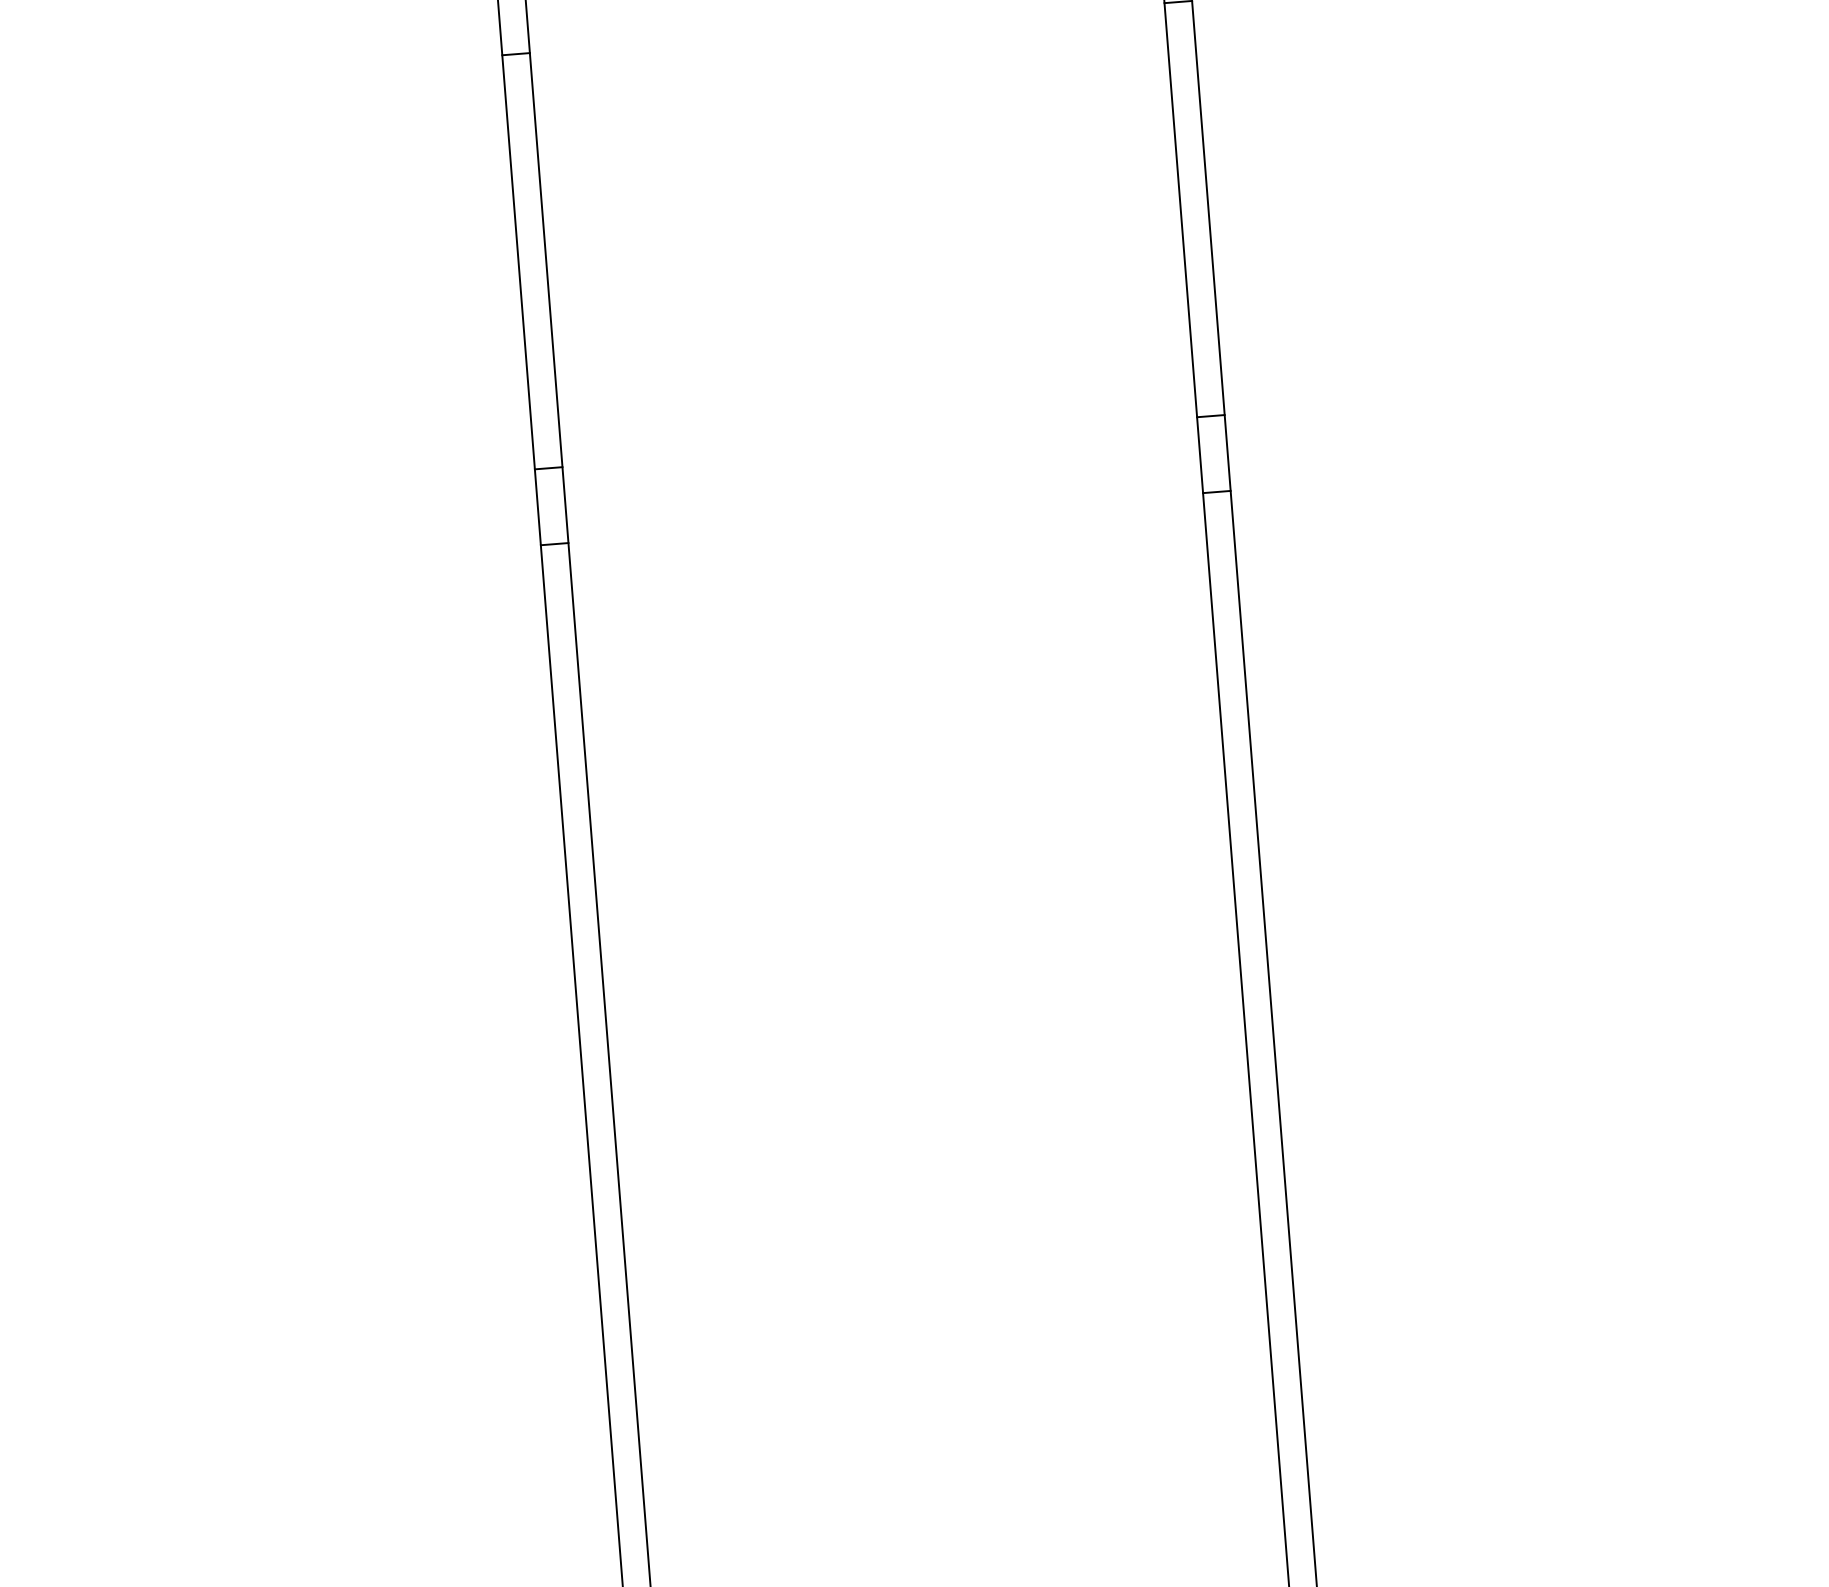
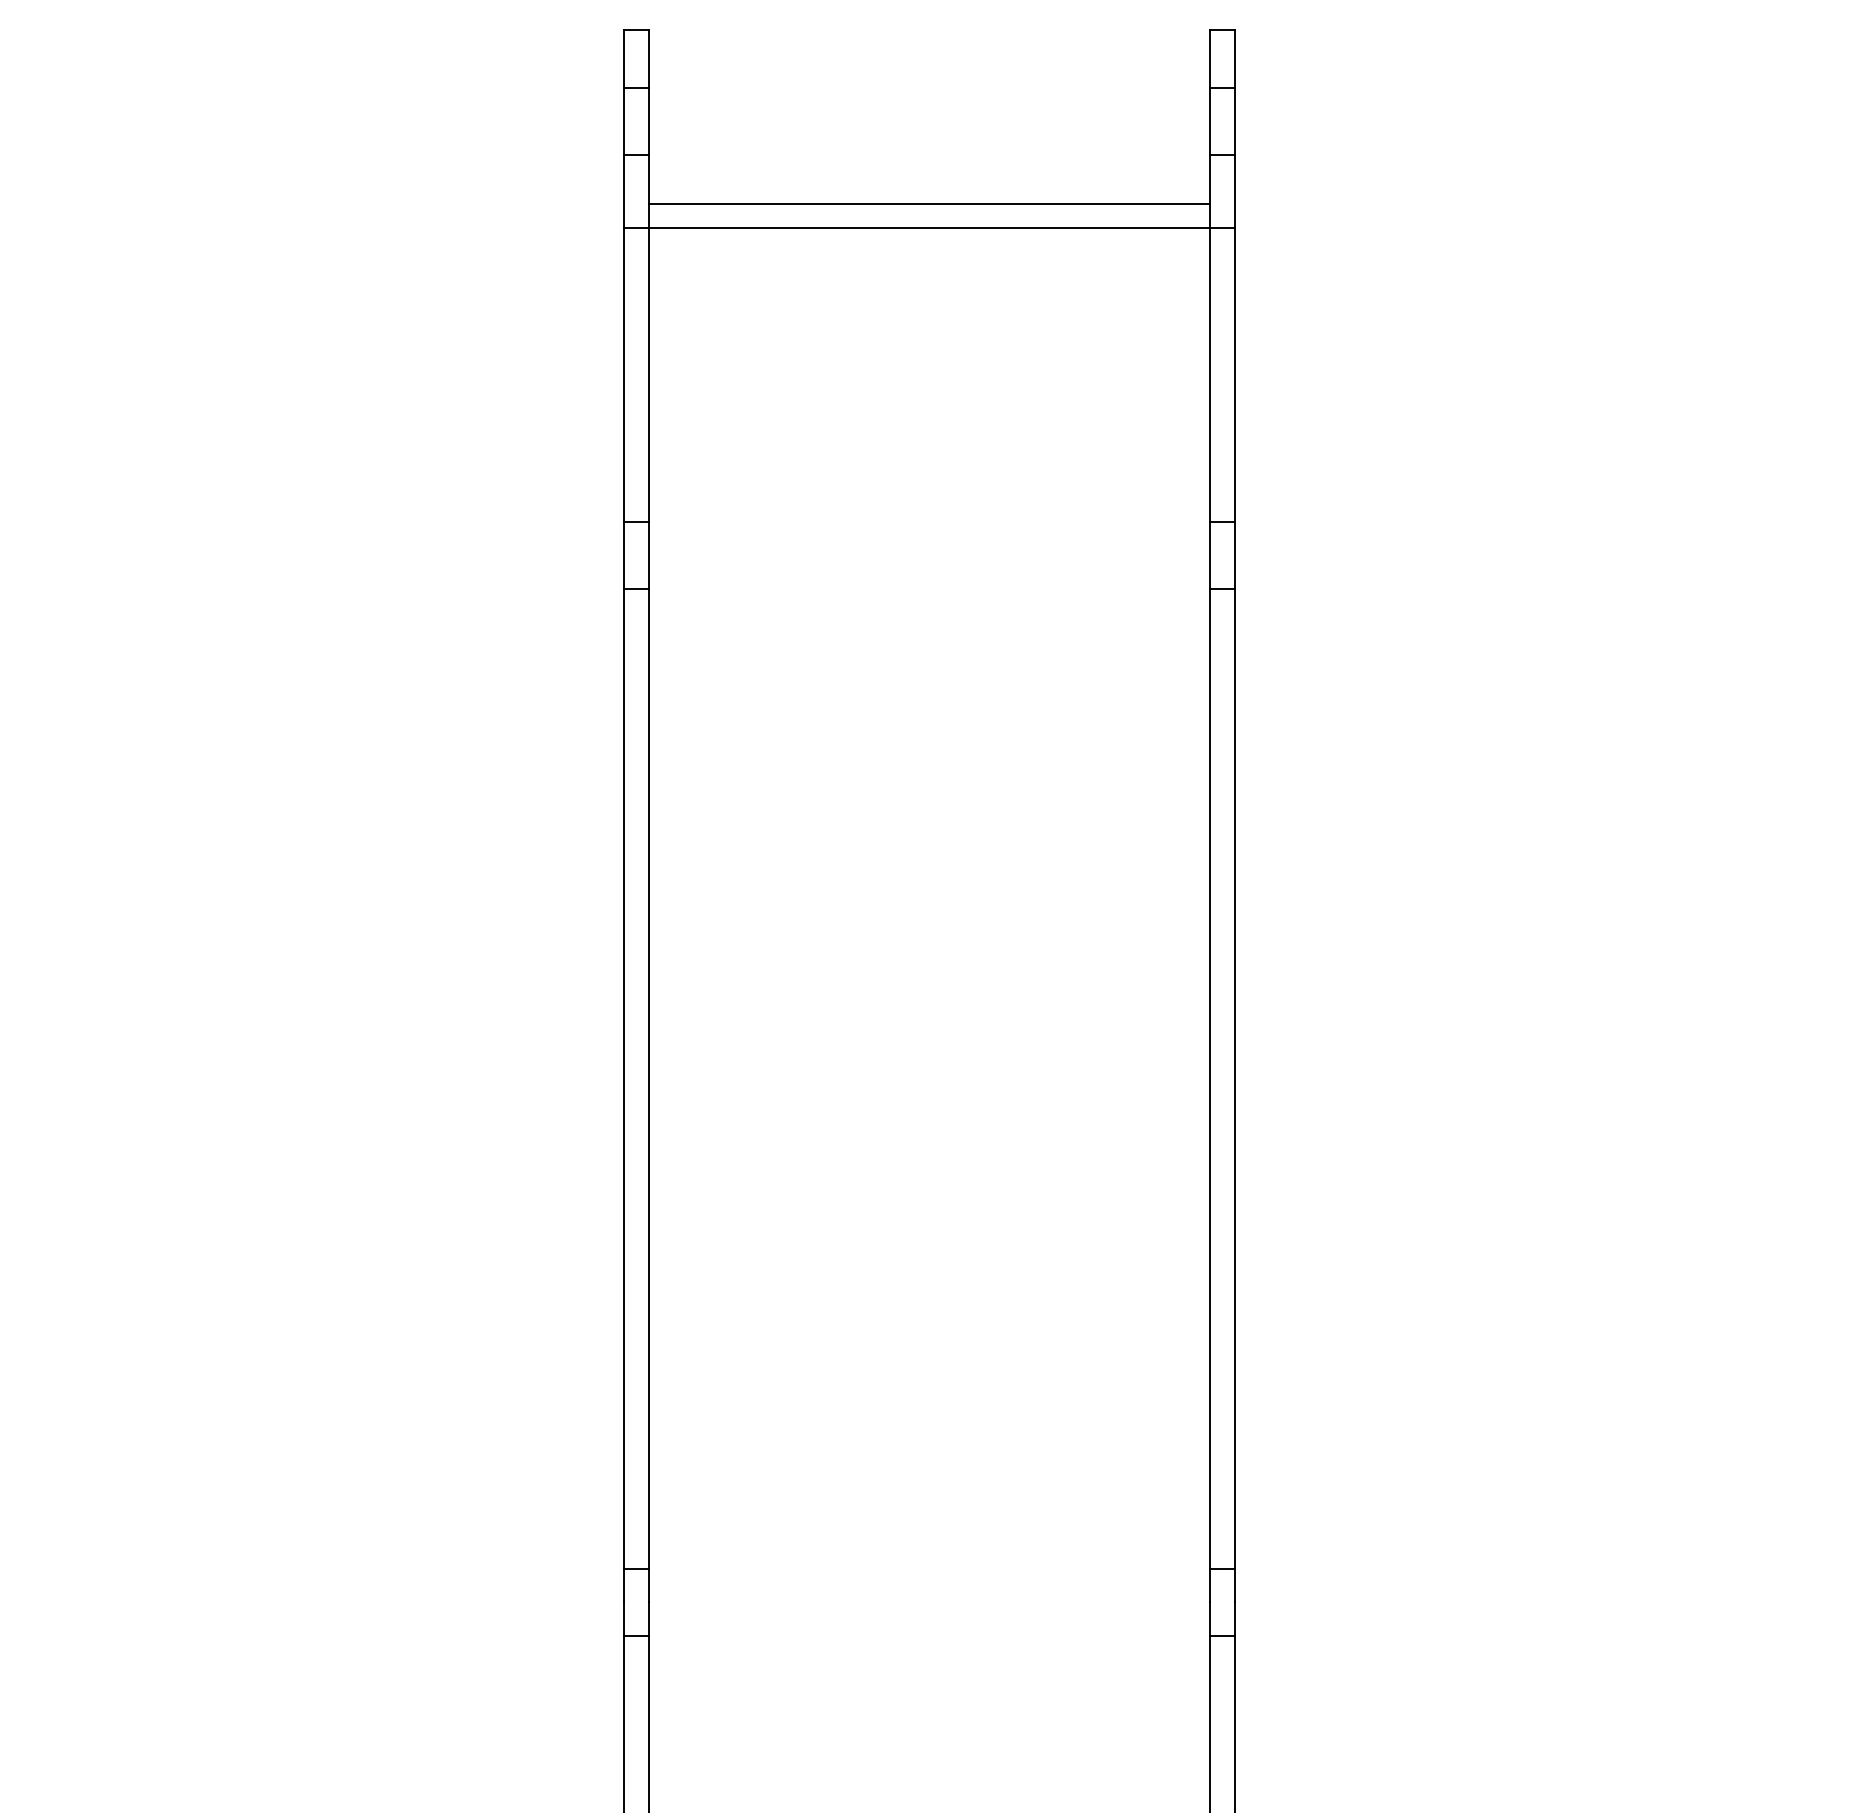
line: (851, 82) -> (929, 203), added
line: (853, 111) -> (929, 228), added

